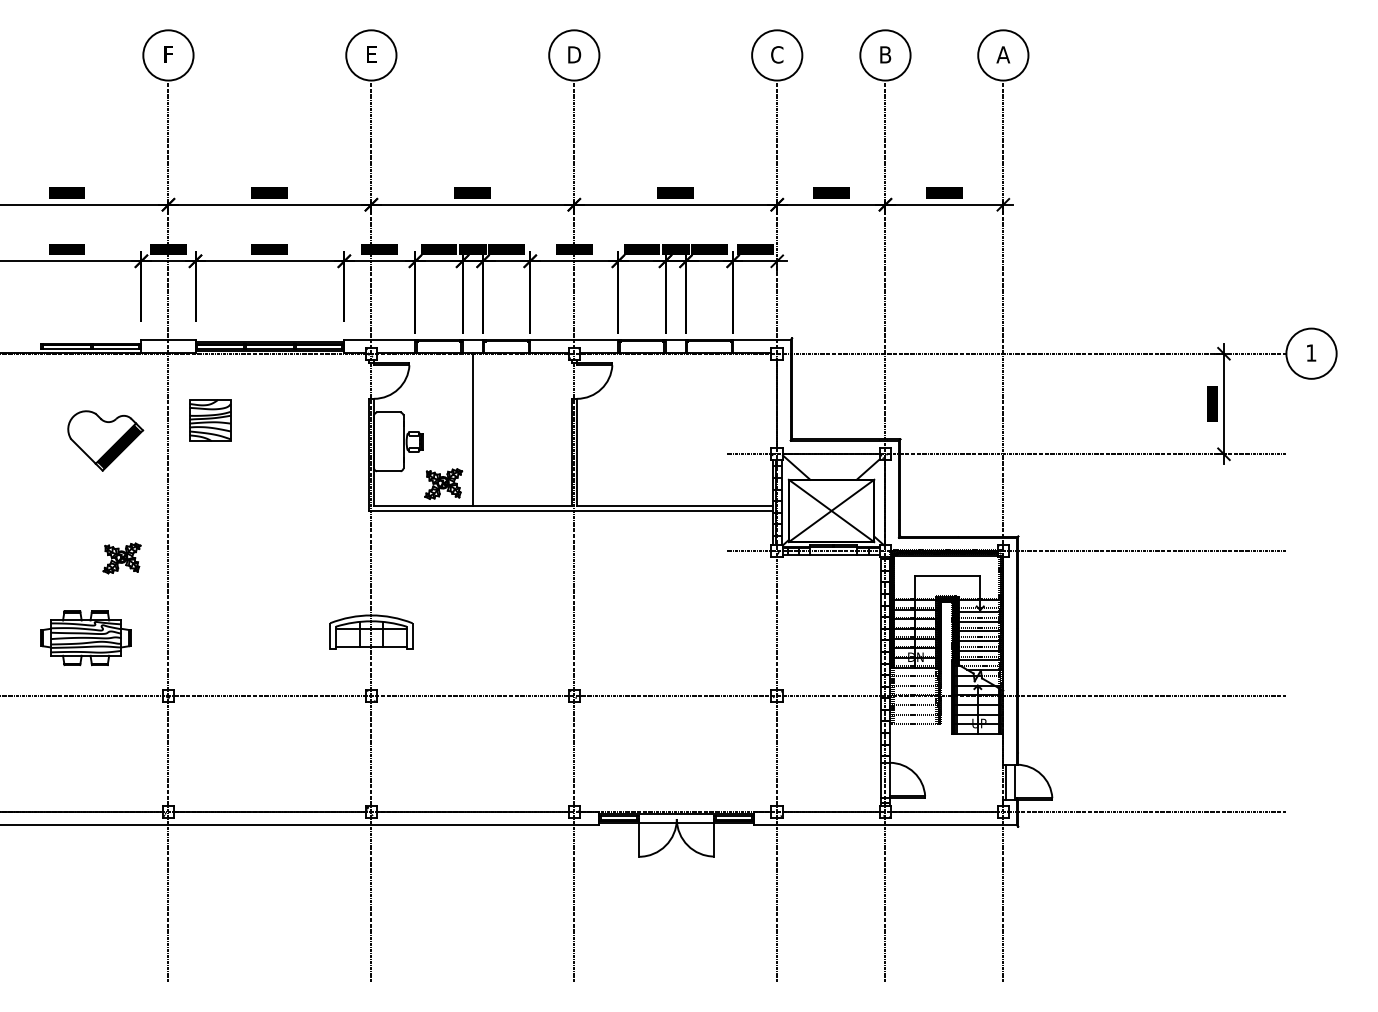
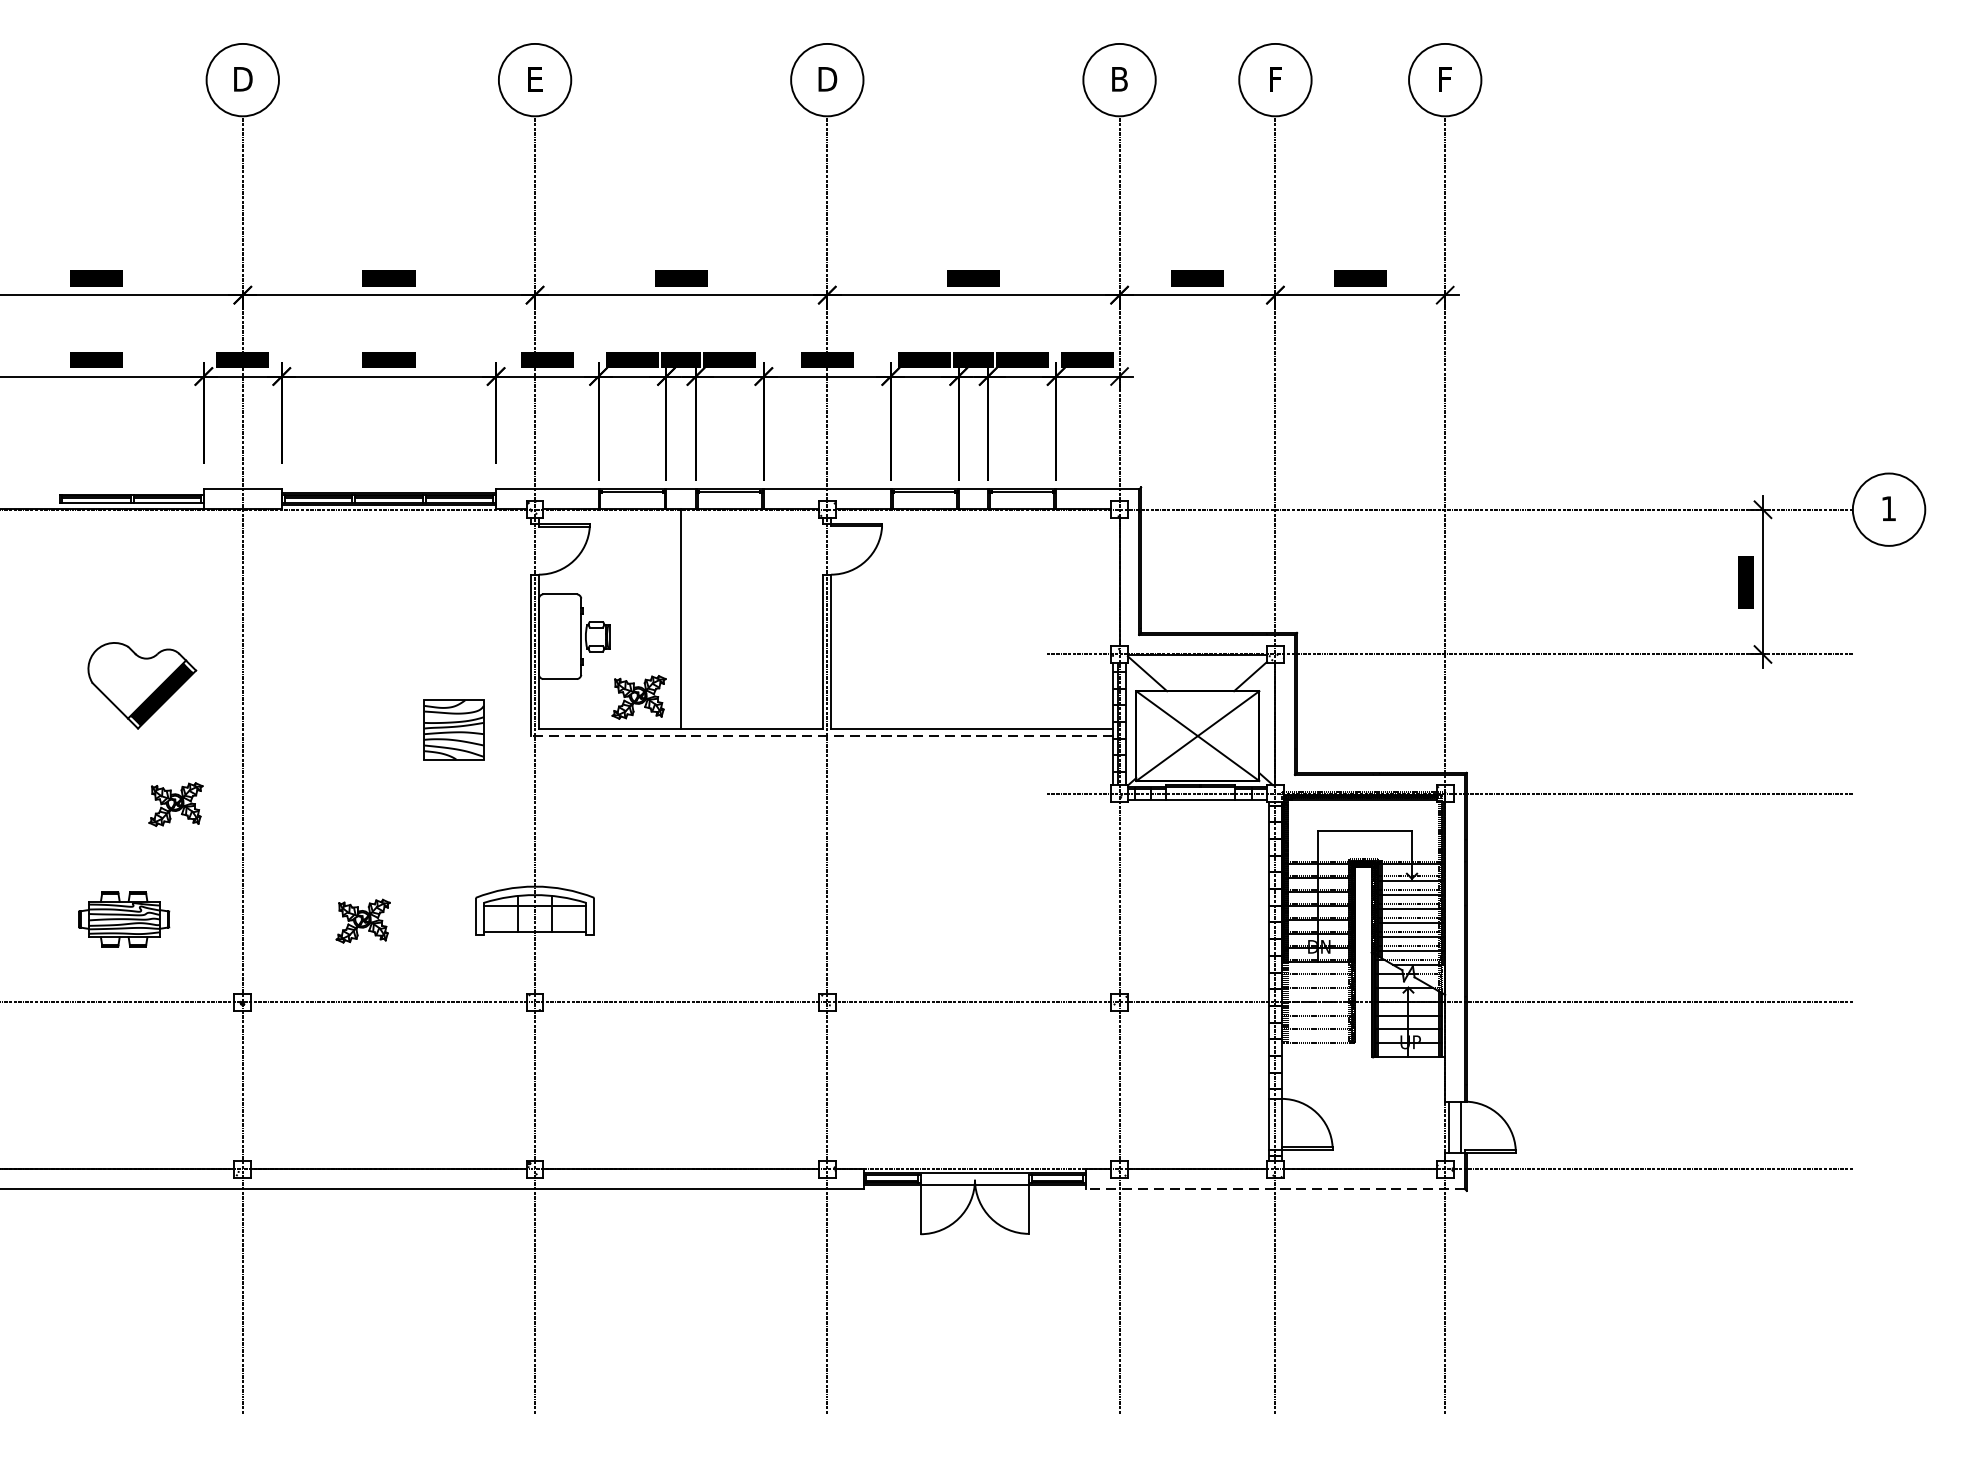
text: (168, 54) -> (242, 78), F -> D
text: (777, 54) -> (1119, 78), C -> B
text: (885, 54) -> (1275, 78), B -> F
text: (1003, 54) -> (1445, 78), A -> F
part: (210, 420) -> (454, 729), moved
part: (105, 440) -> (142, 685), moved
line: (570, 511) -> (821, 736), solid -> dashed
part: (85, 638) -> (123, 919), size x0.7
part: (251, 639) -> (362, 921), added
line: (885, 825) -> (1275, 1189), solid -> dashed

